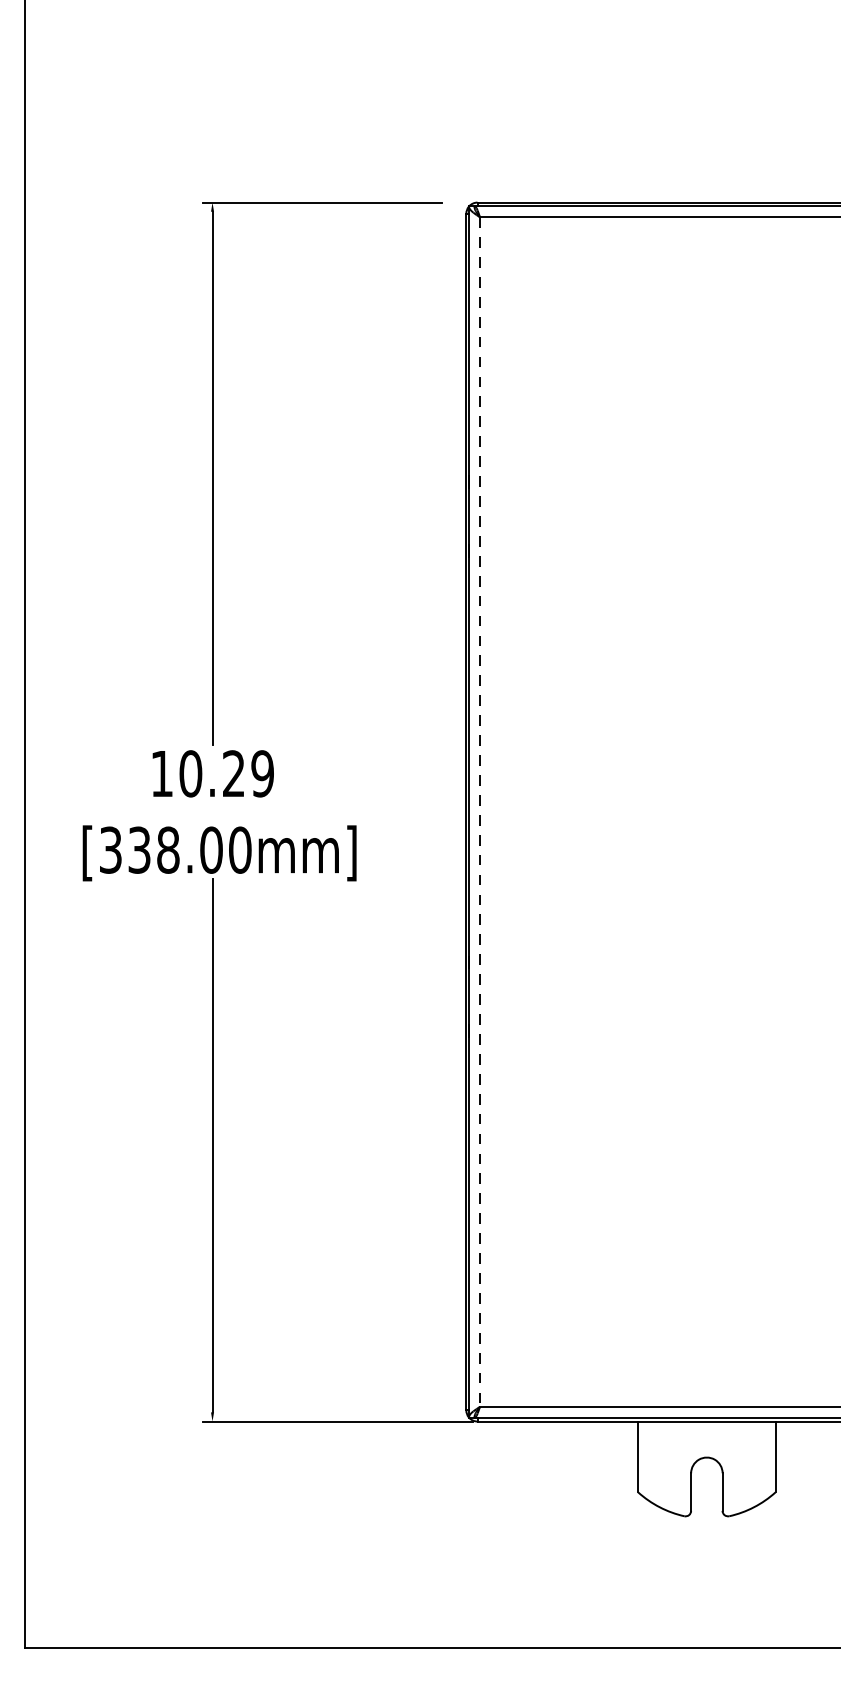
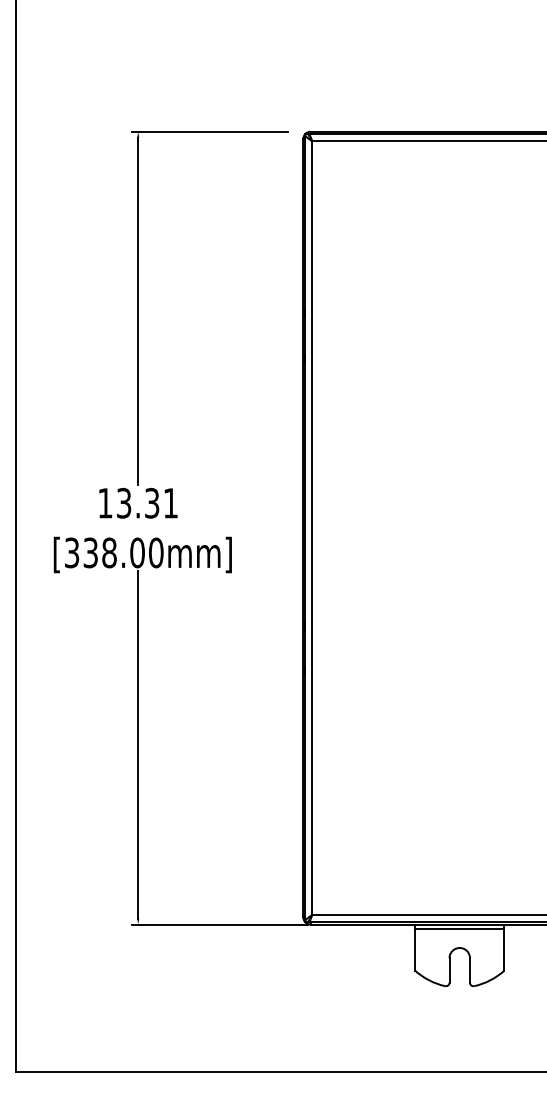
text: (226, 772) -> (147, 502), 10.29 -> 13.31
line: (480, 812) -> (312, 528), dashed -> solid
line: (706, 1427) -> (459, 928), added

